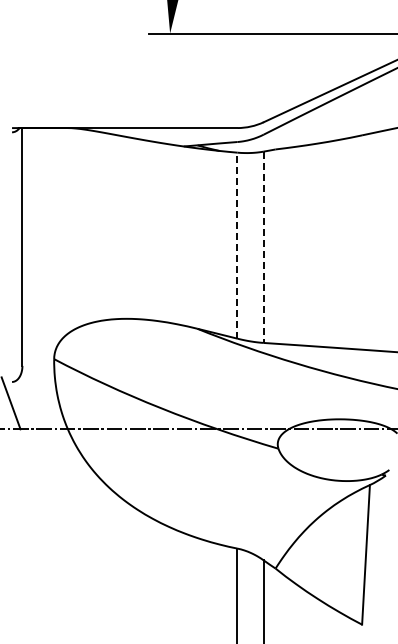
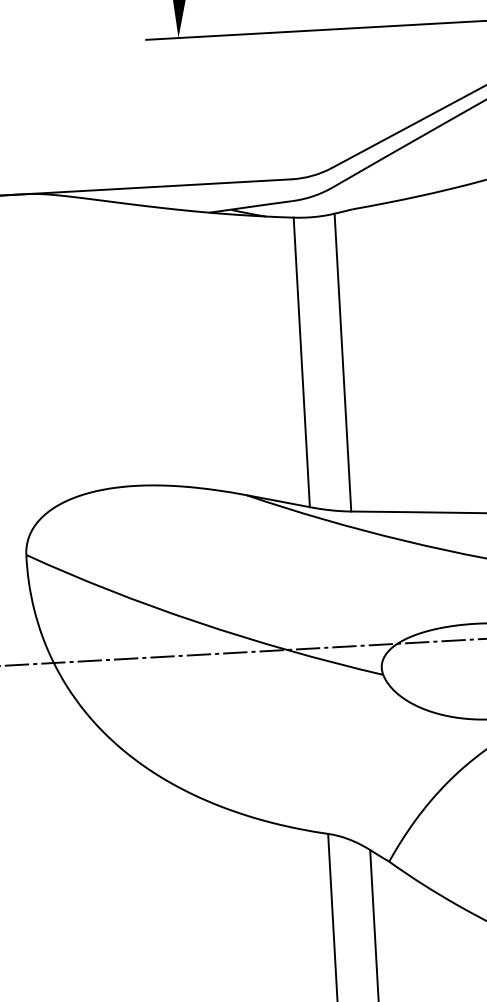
line: (237, 245) -> (301, 362), dashed -> solid
line: (263, 247) -> (342, 362), dashed -> solid

